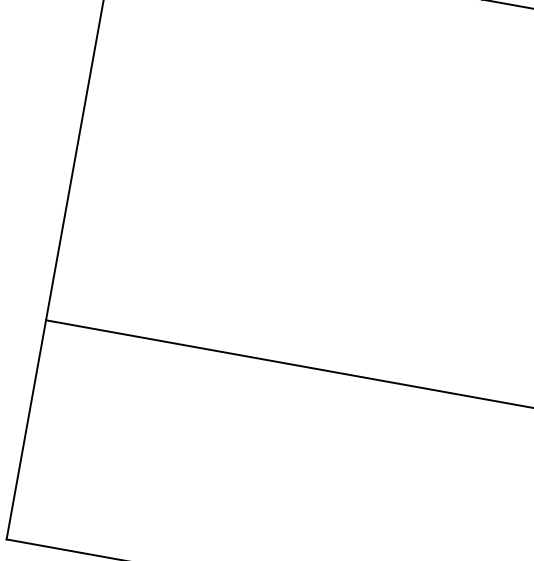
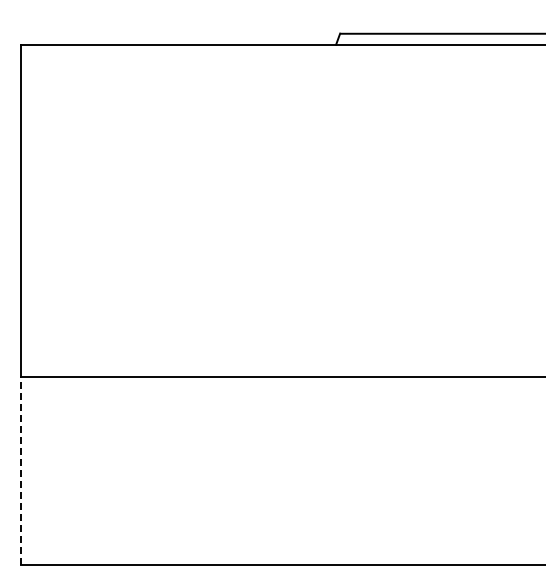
line: (26, 429) -> (21, 470), solid -> dashed

